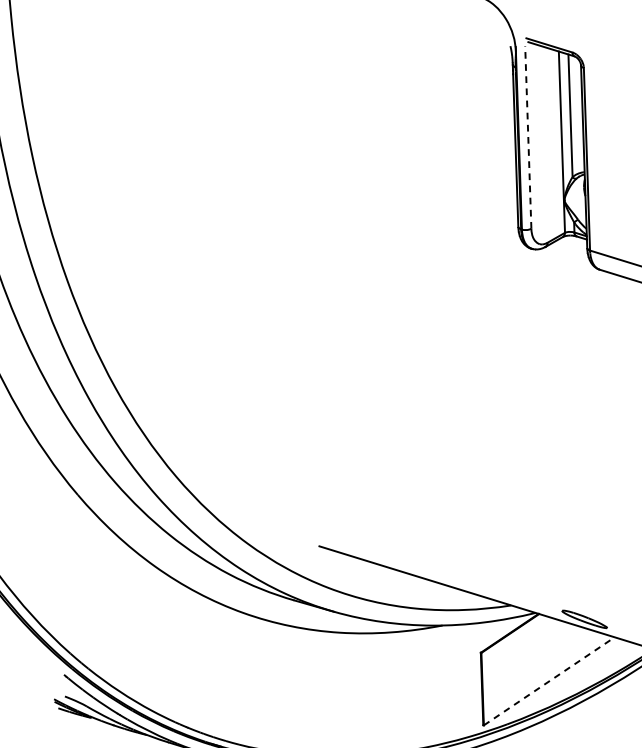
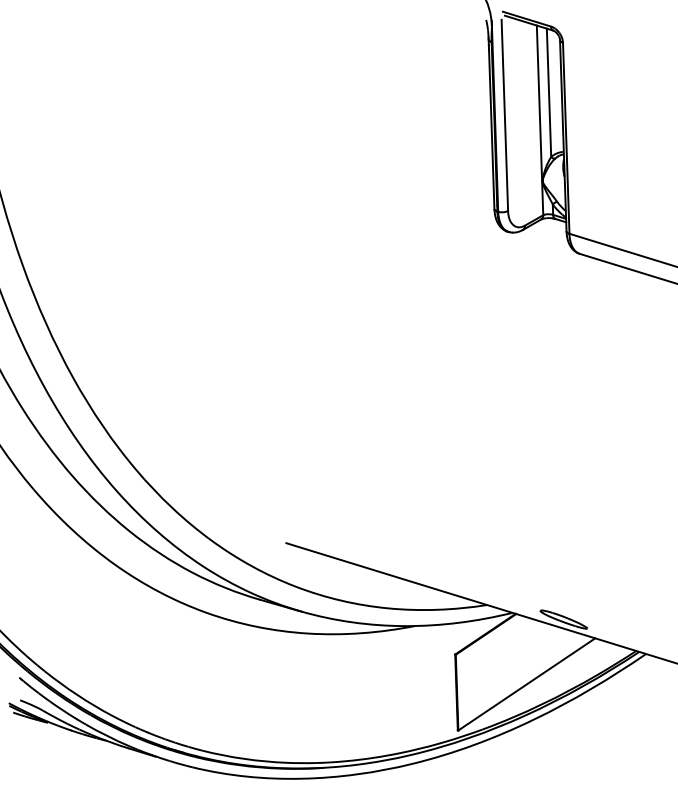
line: (527, 137) -> (504, 115), dashed -> solid
line: (548, 681) -> (526, 684), dashed -> solid

